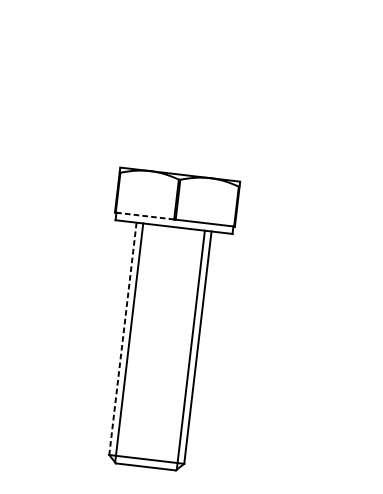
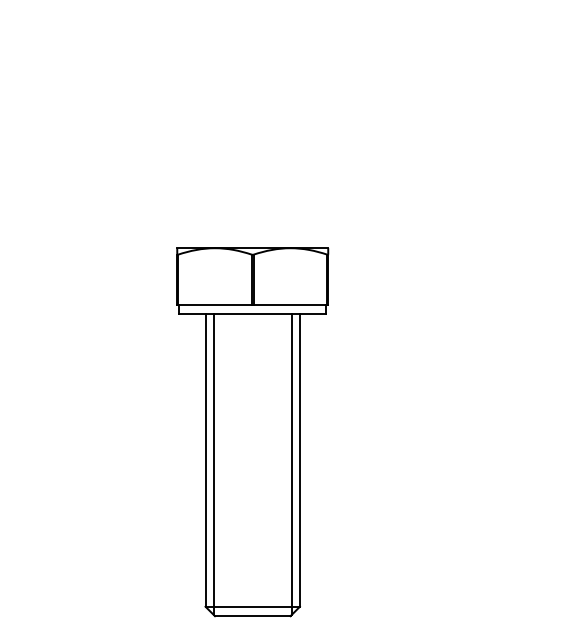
line: (145, 215) -> (215, 304), dashed -> solid
line: (122, 339) -> (205, 461), dashed -> solid

